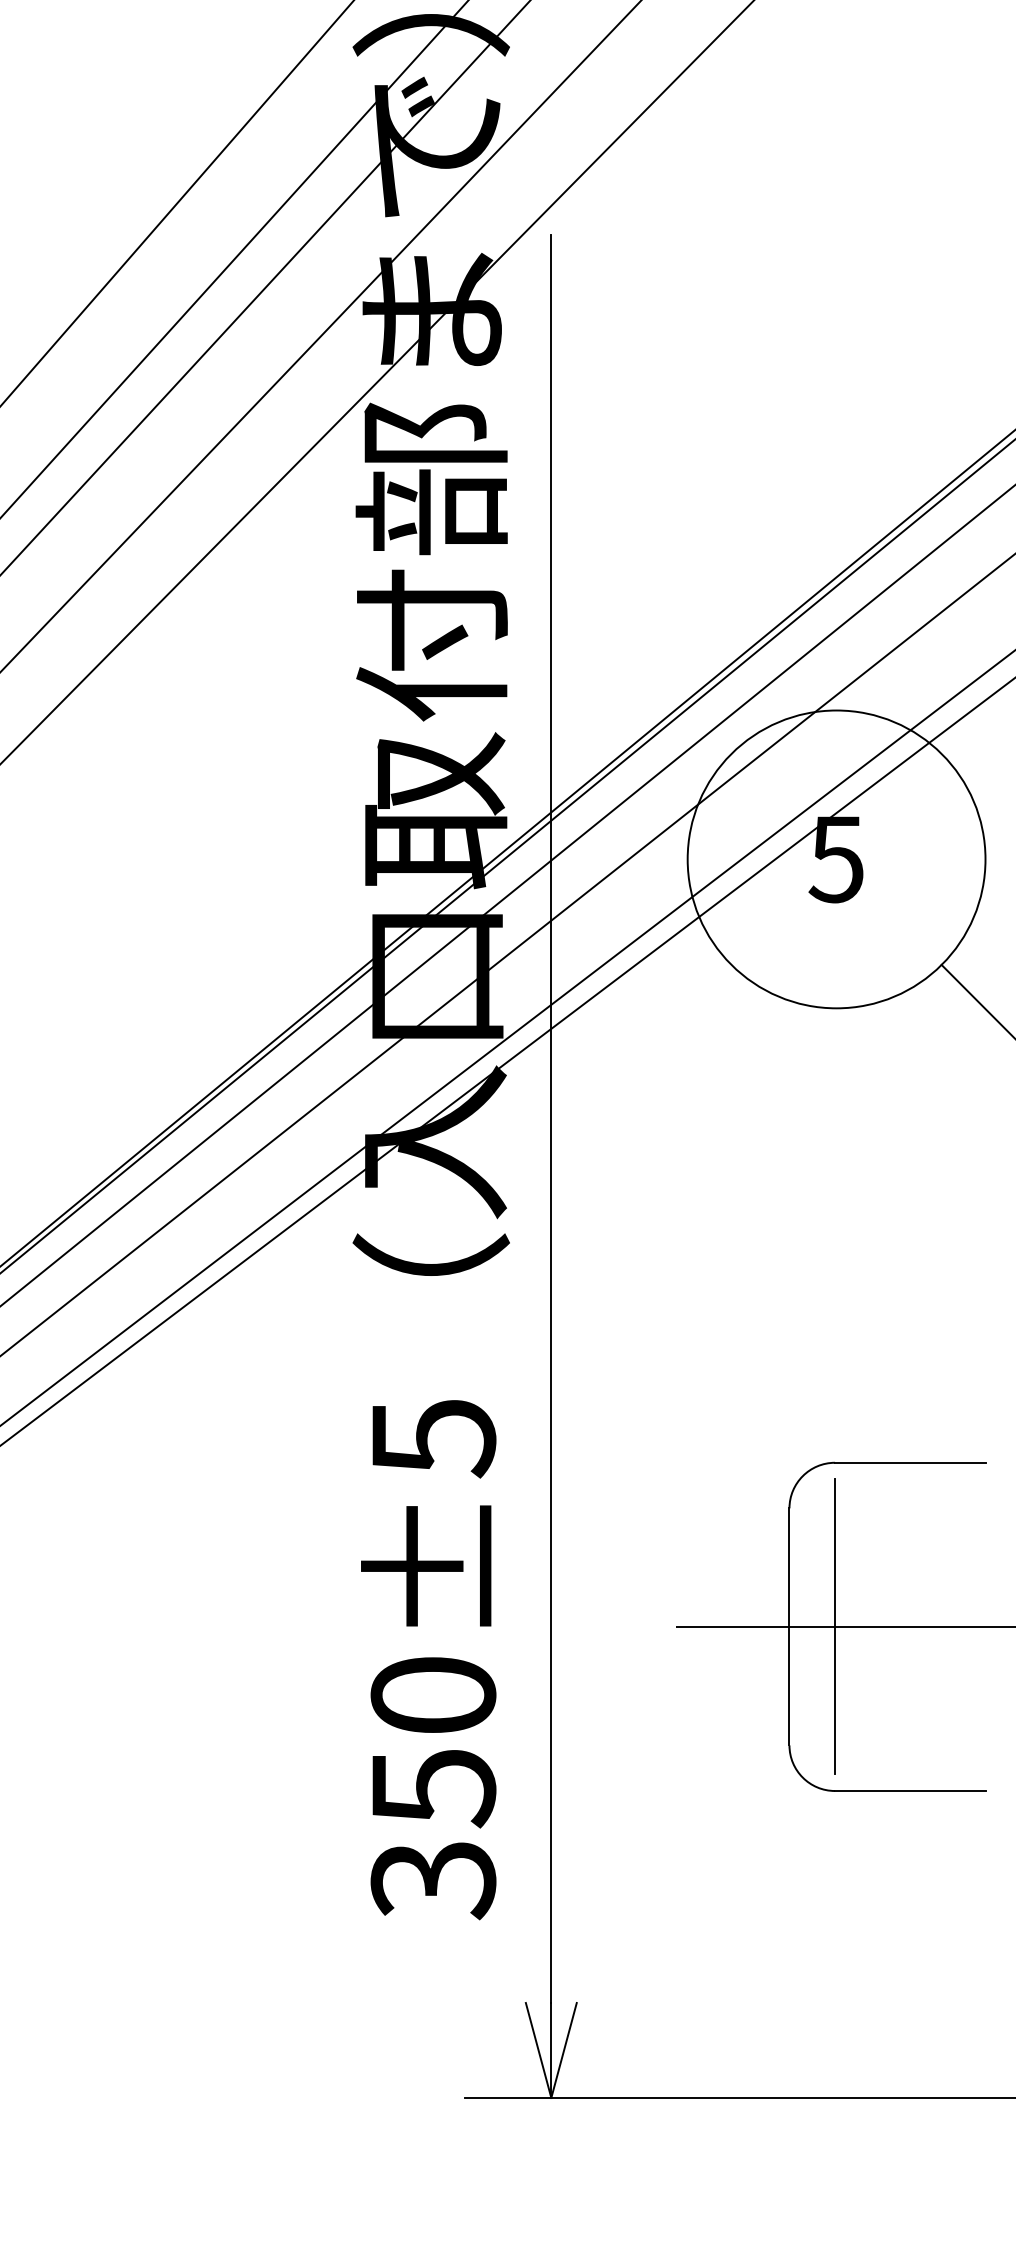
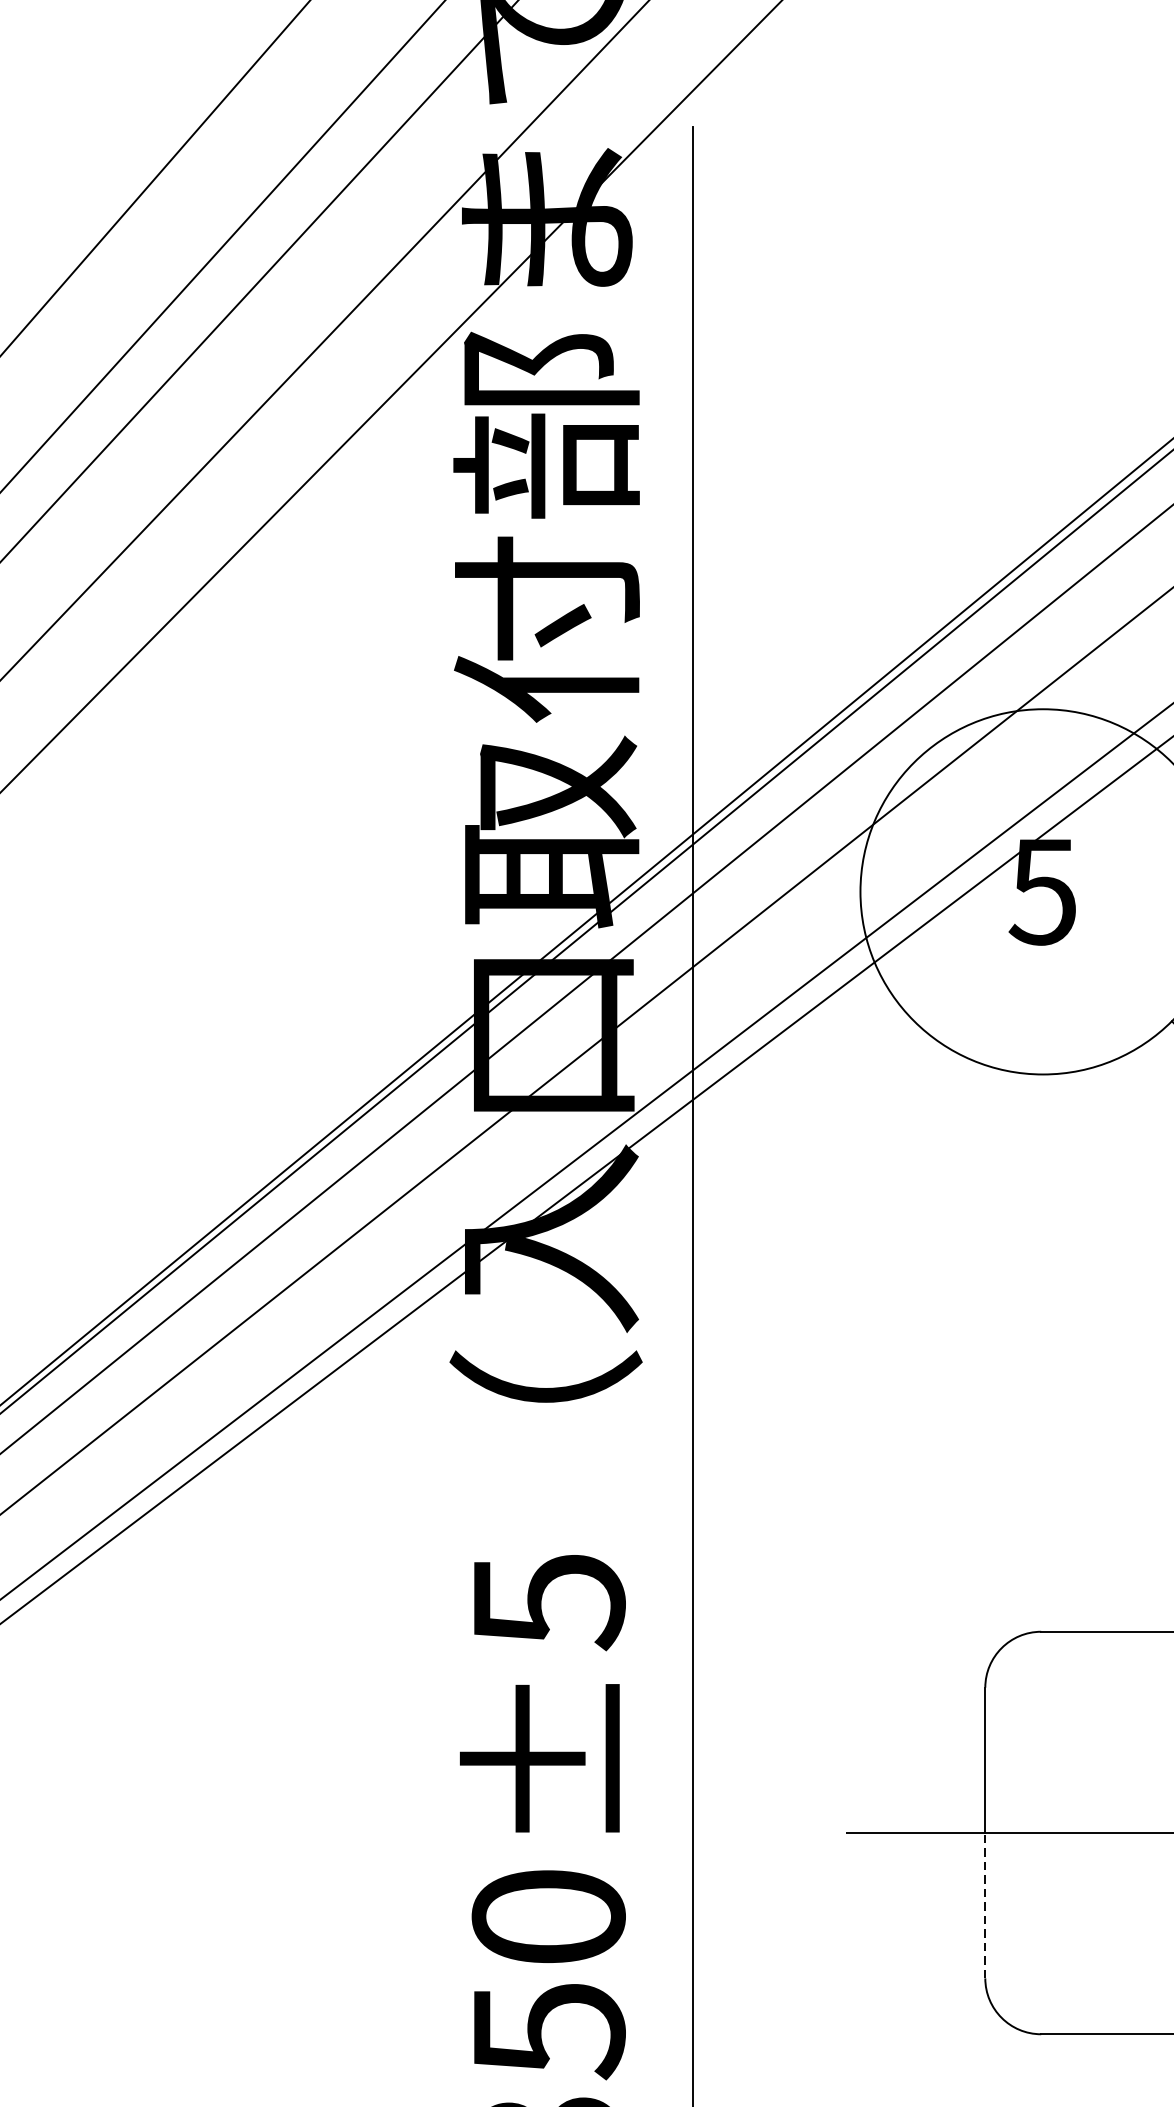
line: (835, 1626) -> (1041, 1832), removed
line: (789, 1685) -> (985, 1904), solid -> dashed

